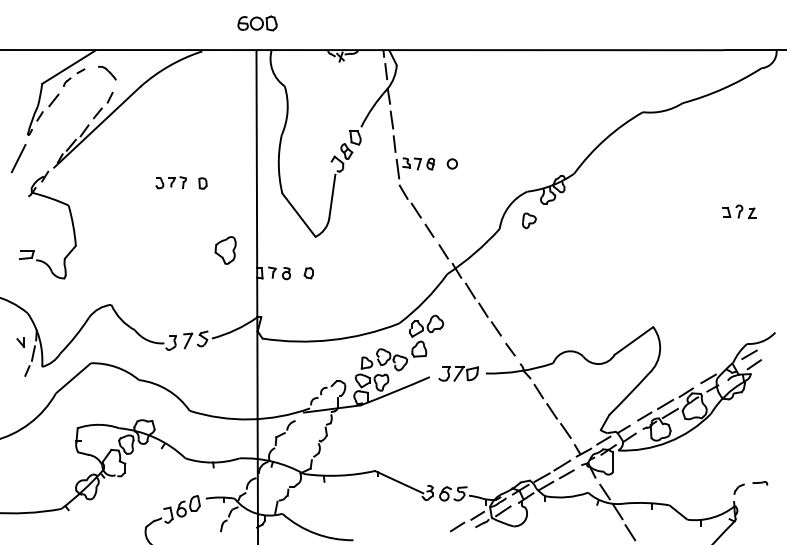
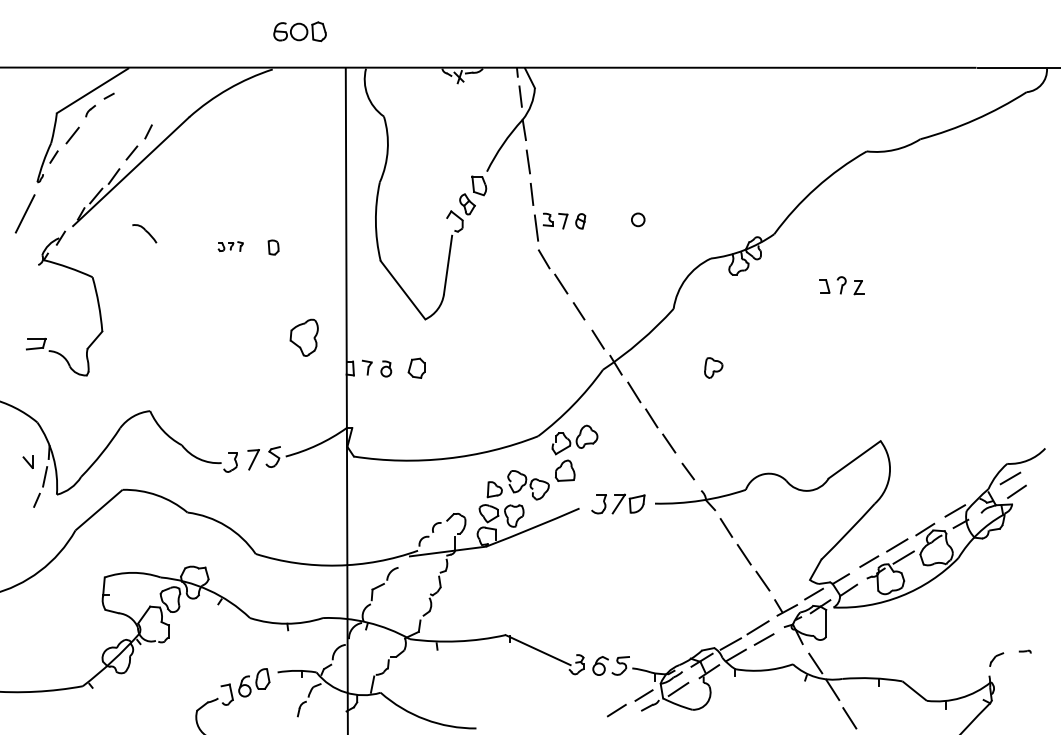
part: (257, 23) -> (299, 31), moved
part: (107, 72) -> (144, 232), moved
circle: (451, 163) -> (636, 219), moved
part: (170, 182) -> (229, 246), size x0.6
part: (739, 211) -> (841, 285), moved
part: (529, 220) -> (713, 367), moved
part: (308, 273) -> (415, 368), size x1.4
part: (760, 483) -> (1025, 651), size x0.6

